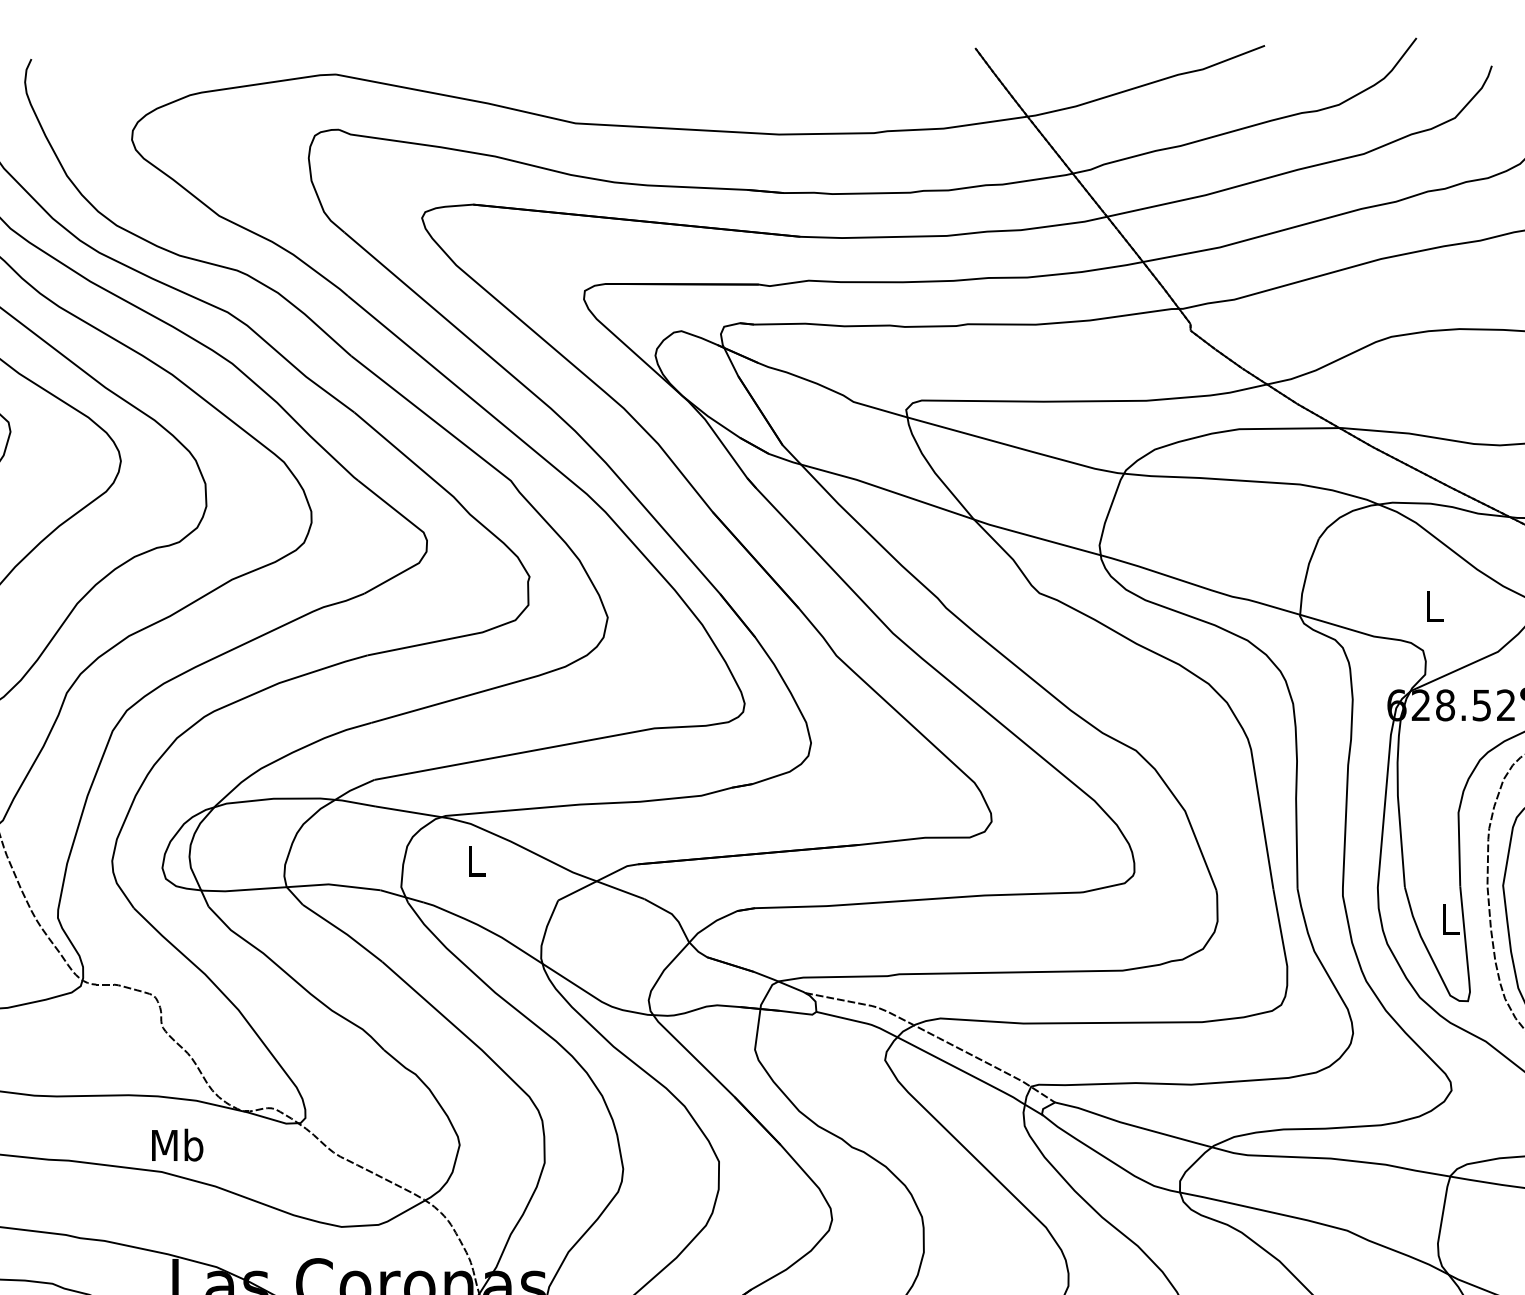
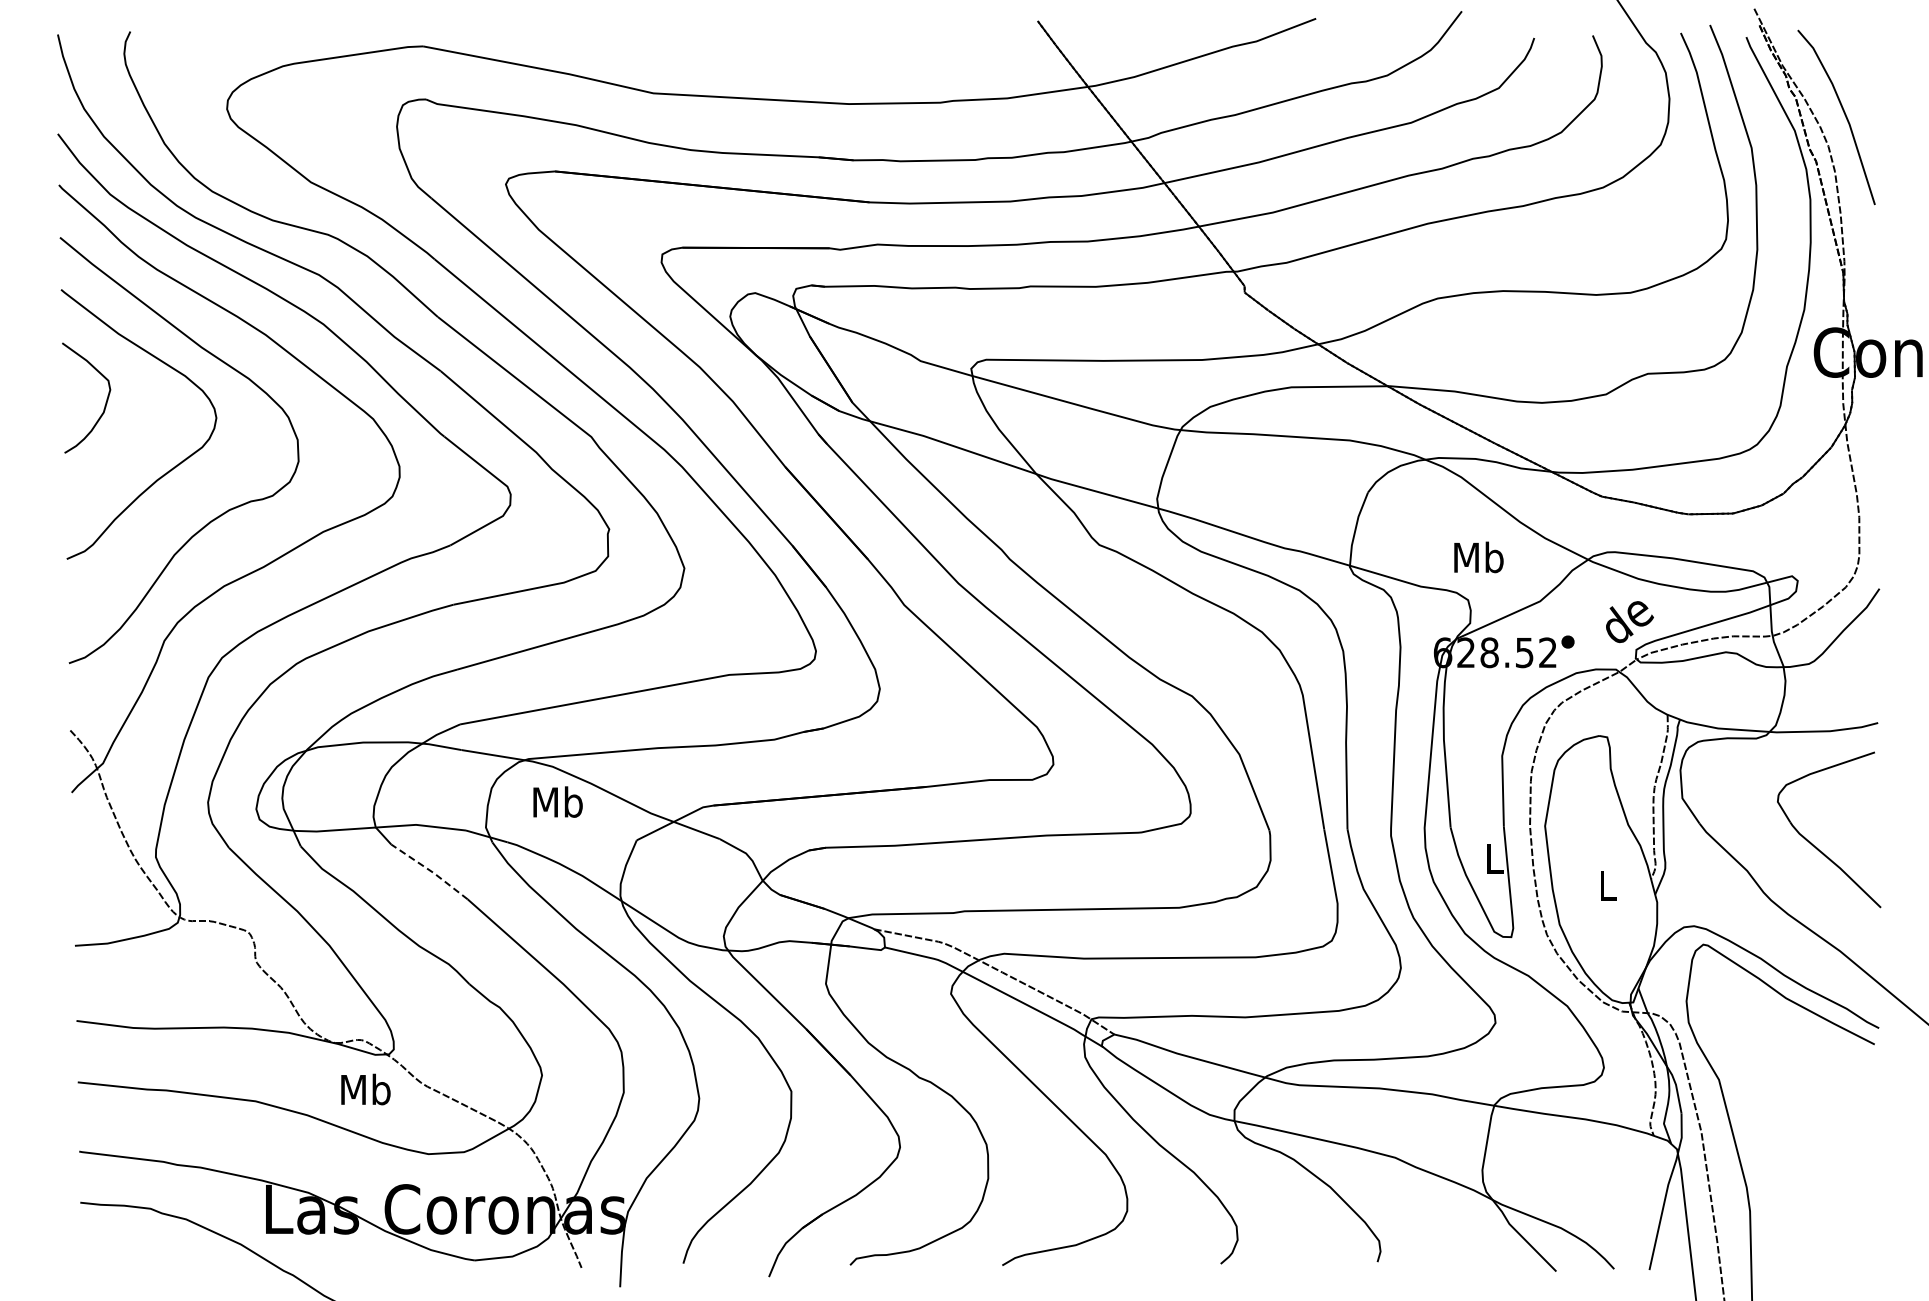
text: (1433, 606) -> (1478, 557), L -> Mb
text: (475, 860) -> (557, 801), L -> Mb
line: (343, 932) -> (430, 871), solid -> dashed
text: (177, 1145) -> (365, 1089), moved

